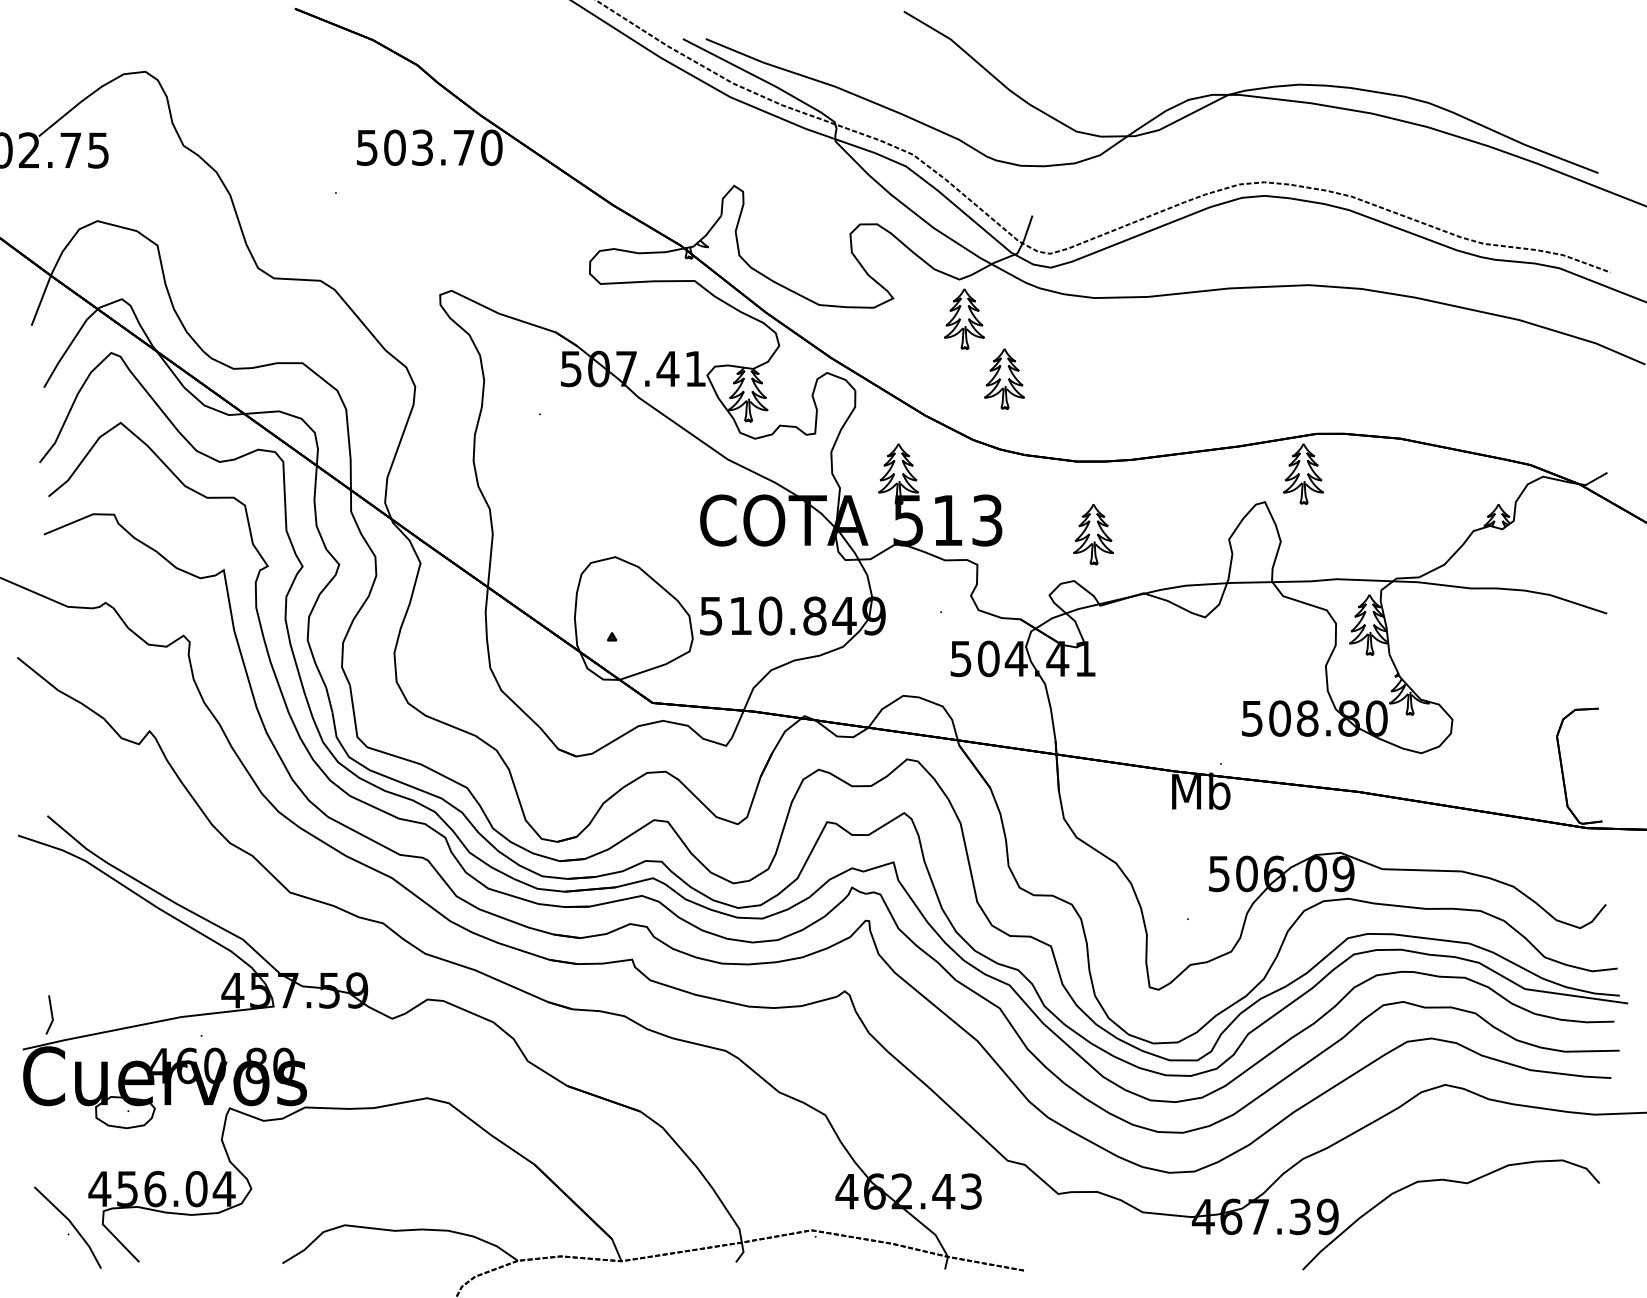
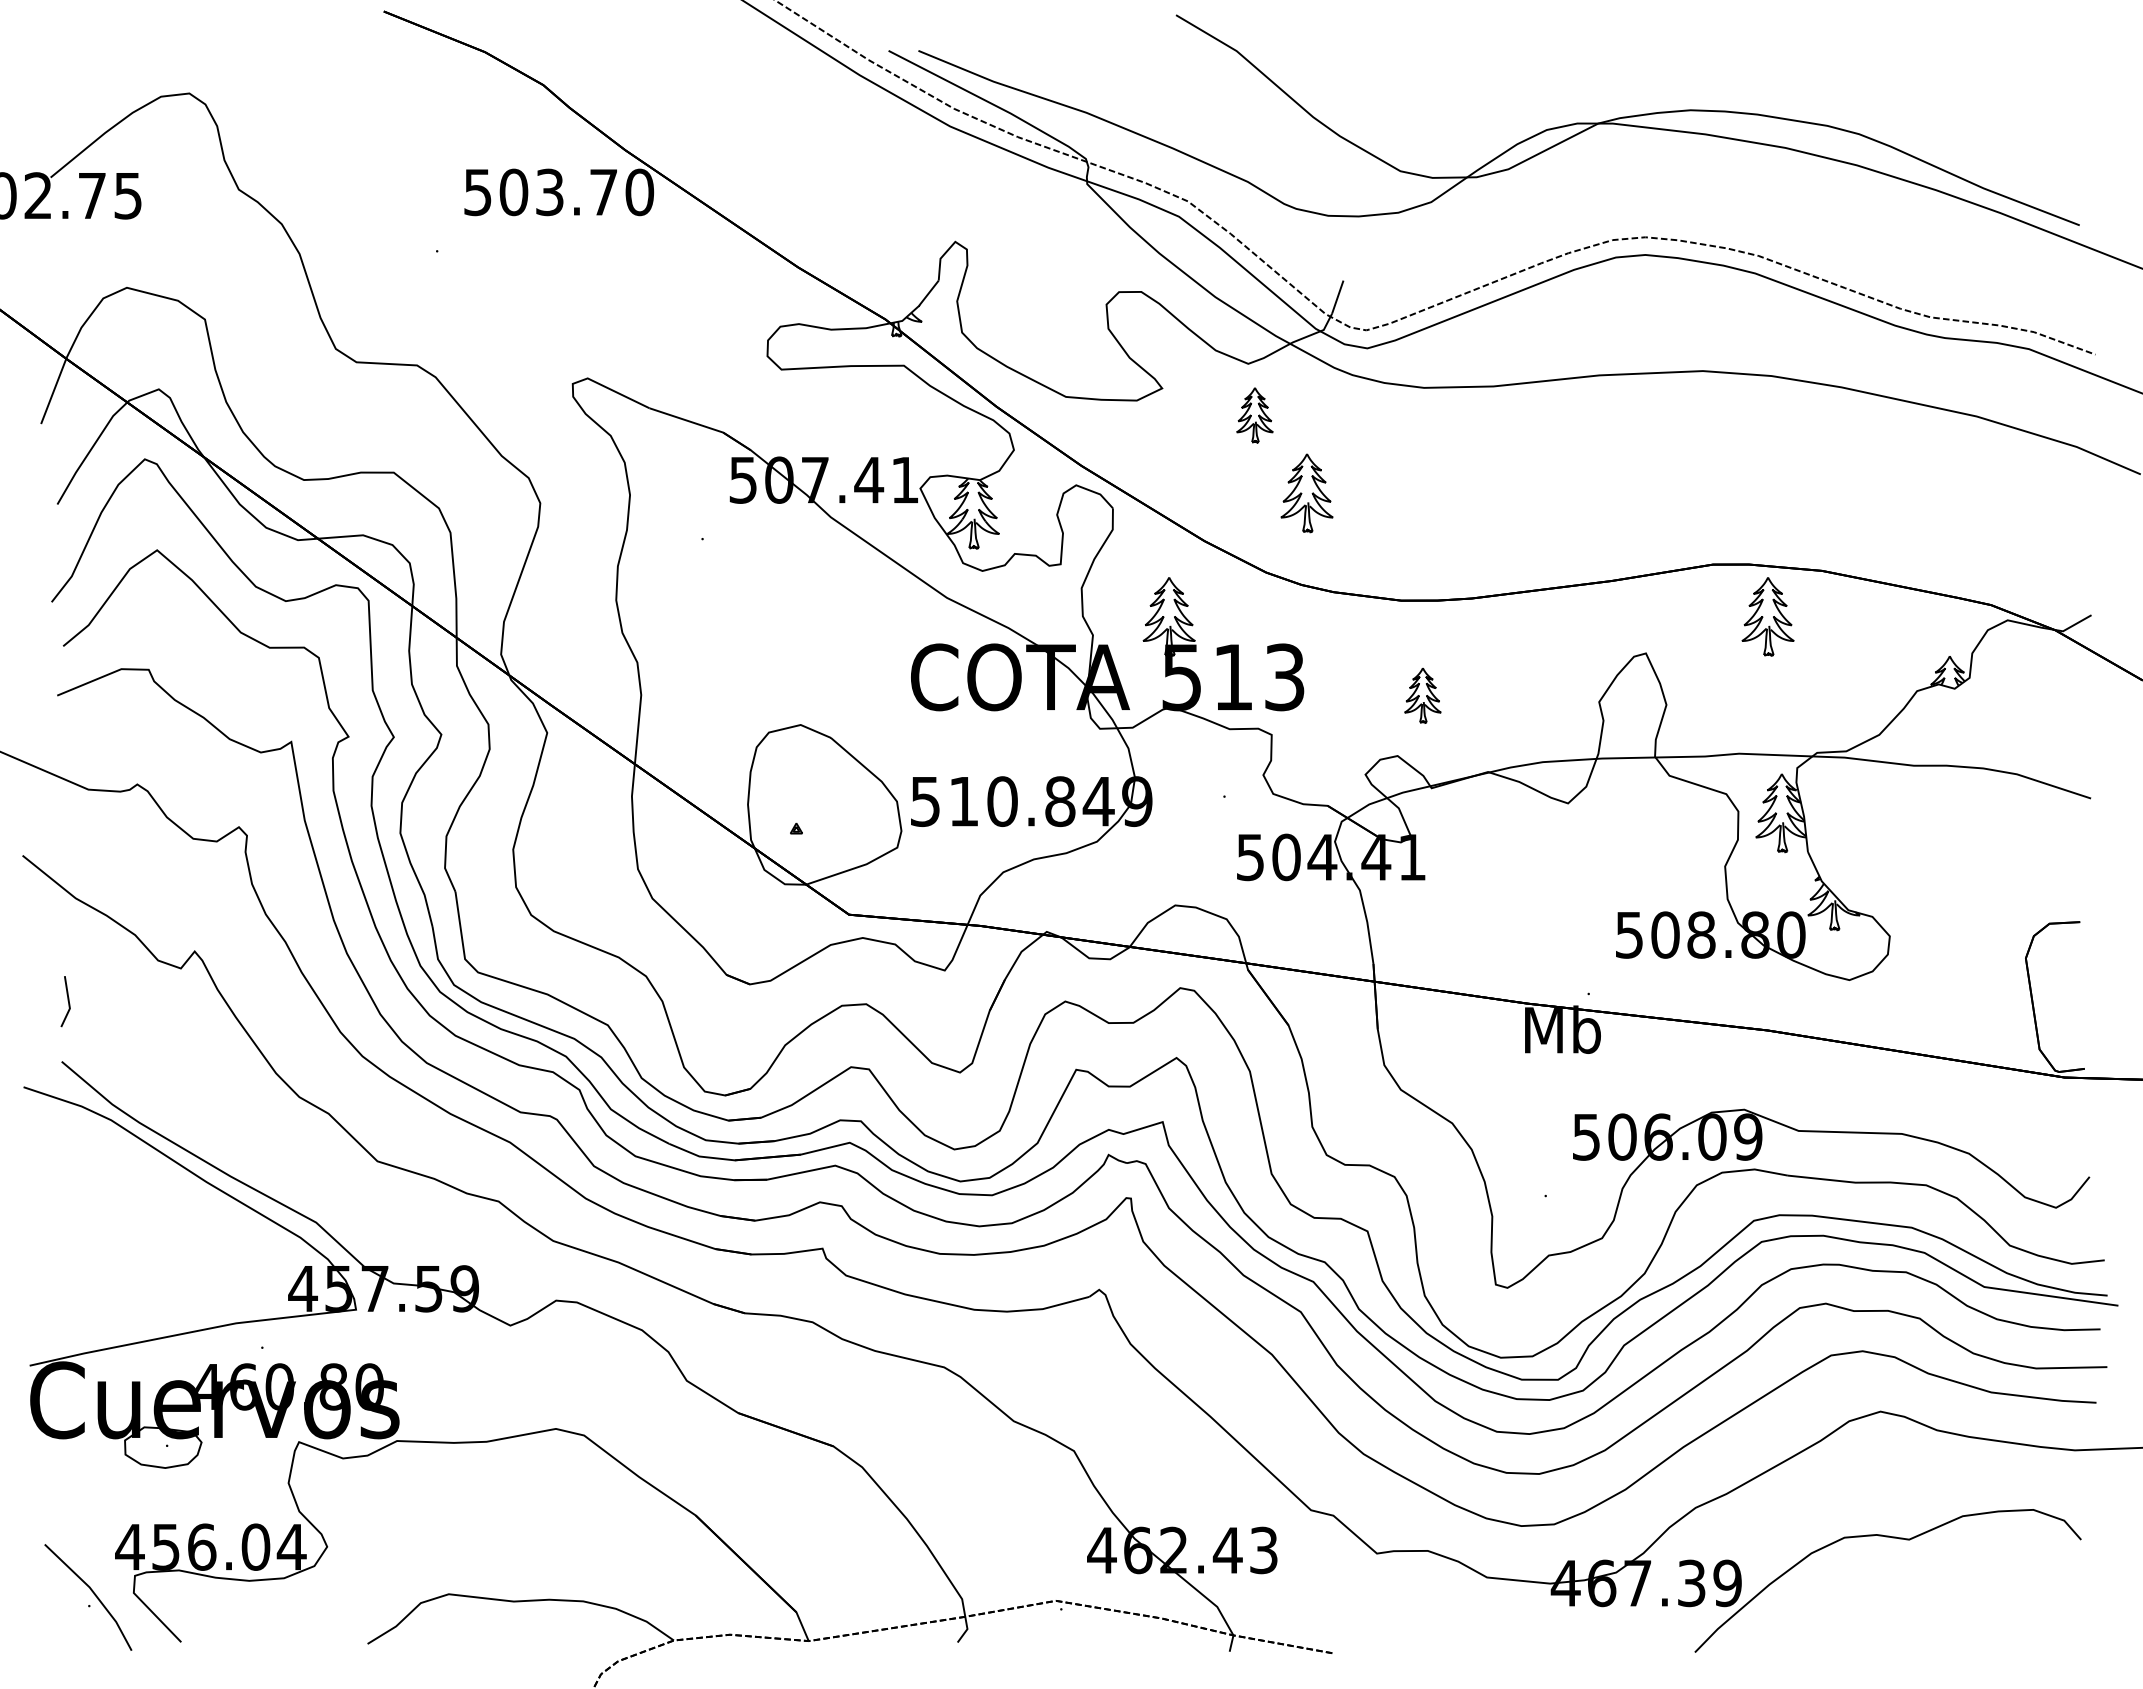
part: (964, 319) -> (1254, 415), size x0.7
part: (1303, 473) -> (1767, 616), moved
part: (1093, 534) -> (1422, 695), size x0.7
line: (51, 1014) -> (67, 1001), moved

